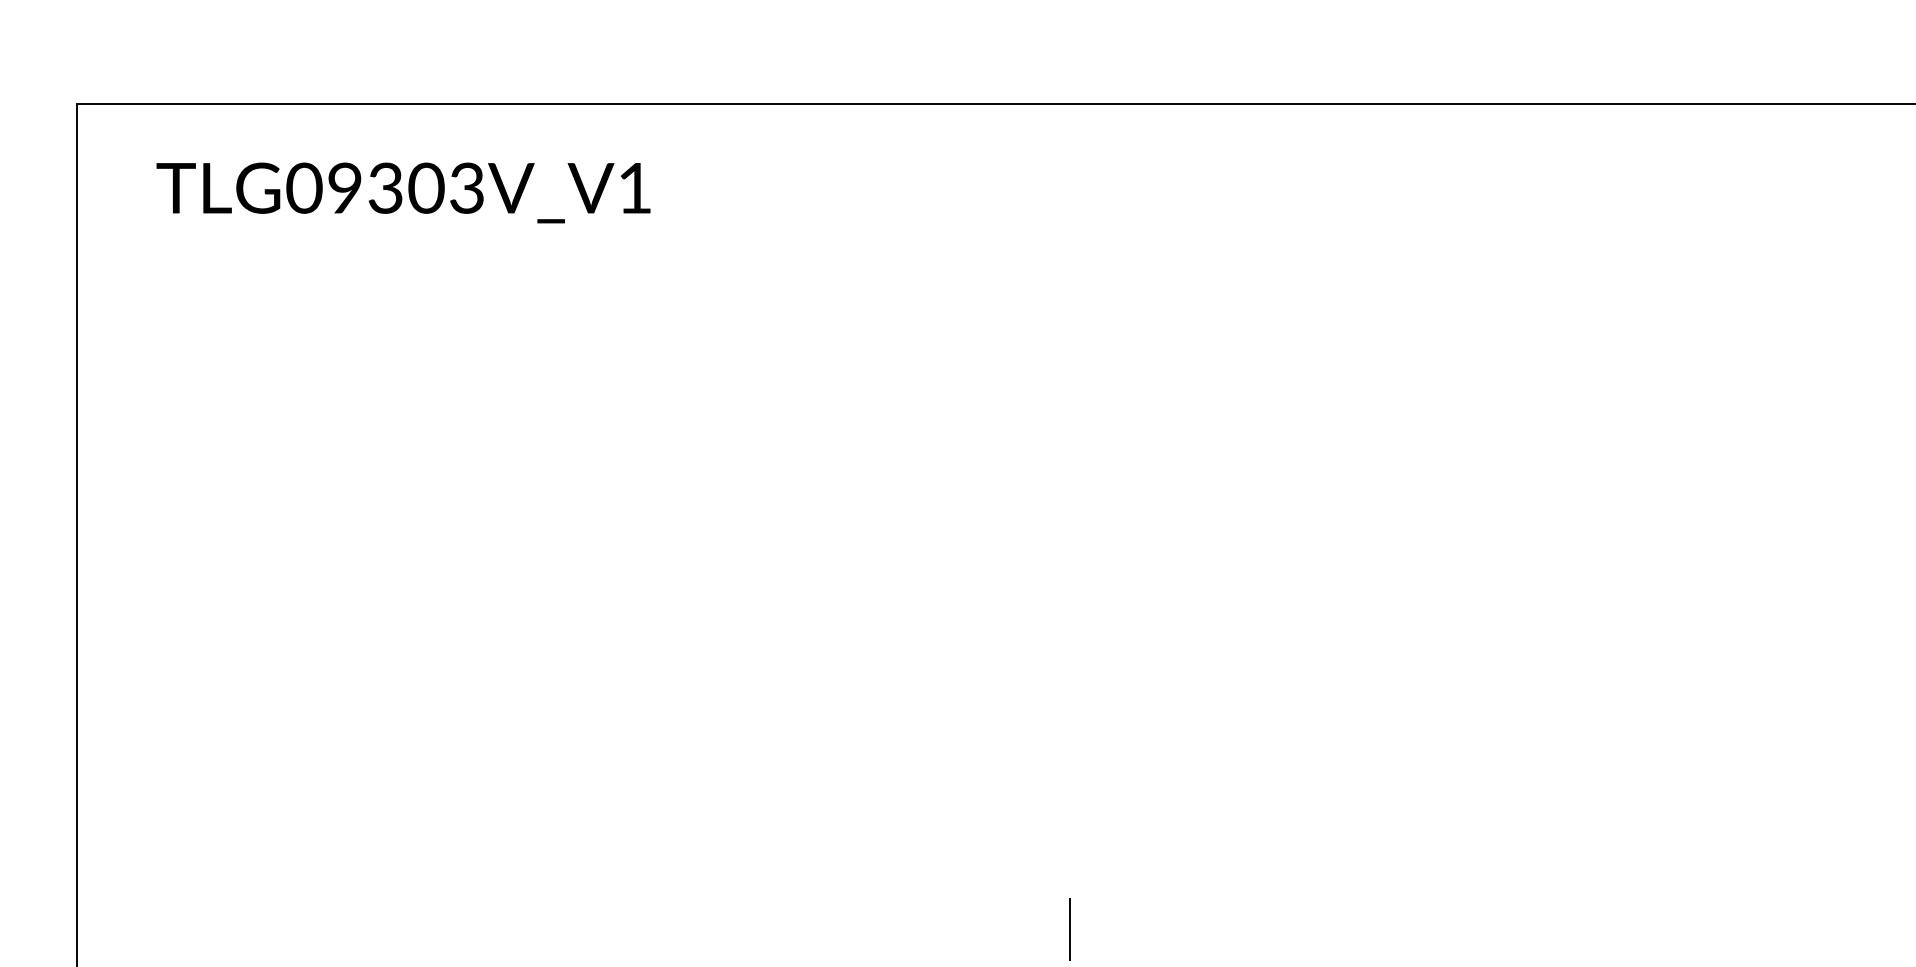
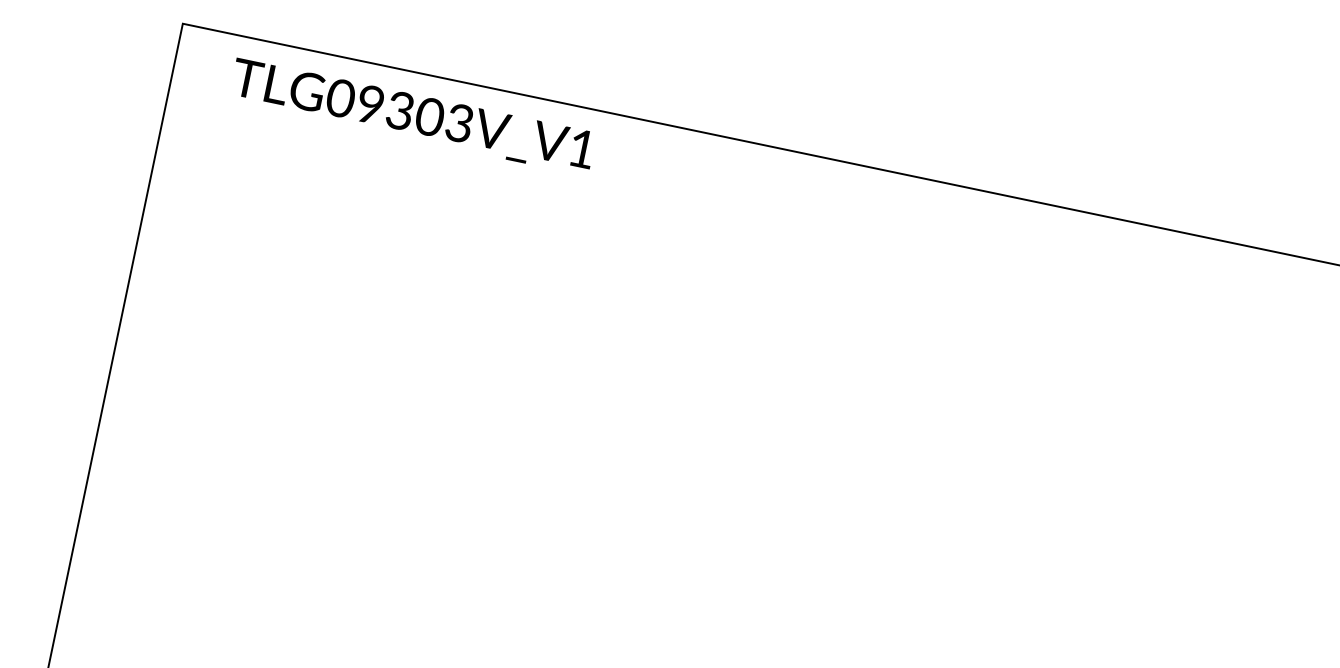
text: (403, 192) -> (412, 116), moved

